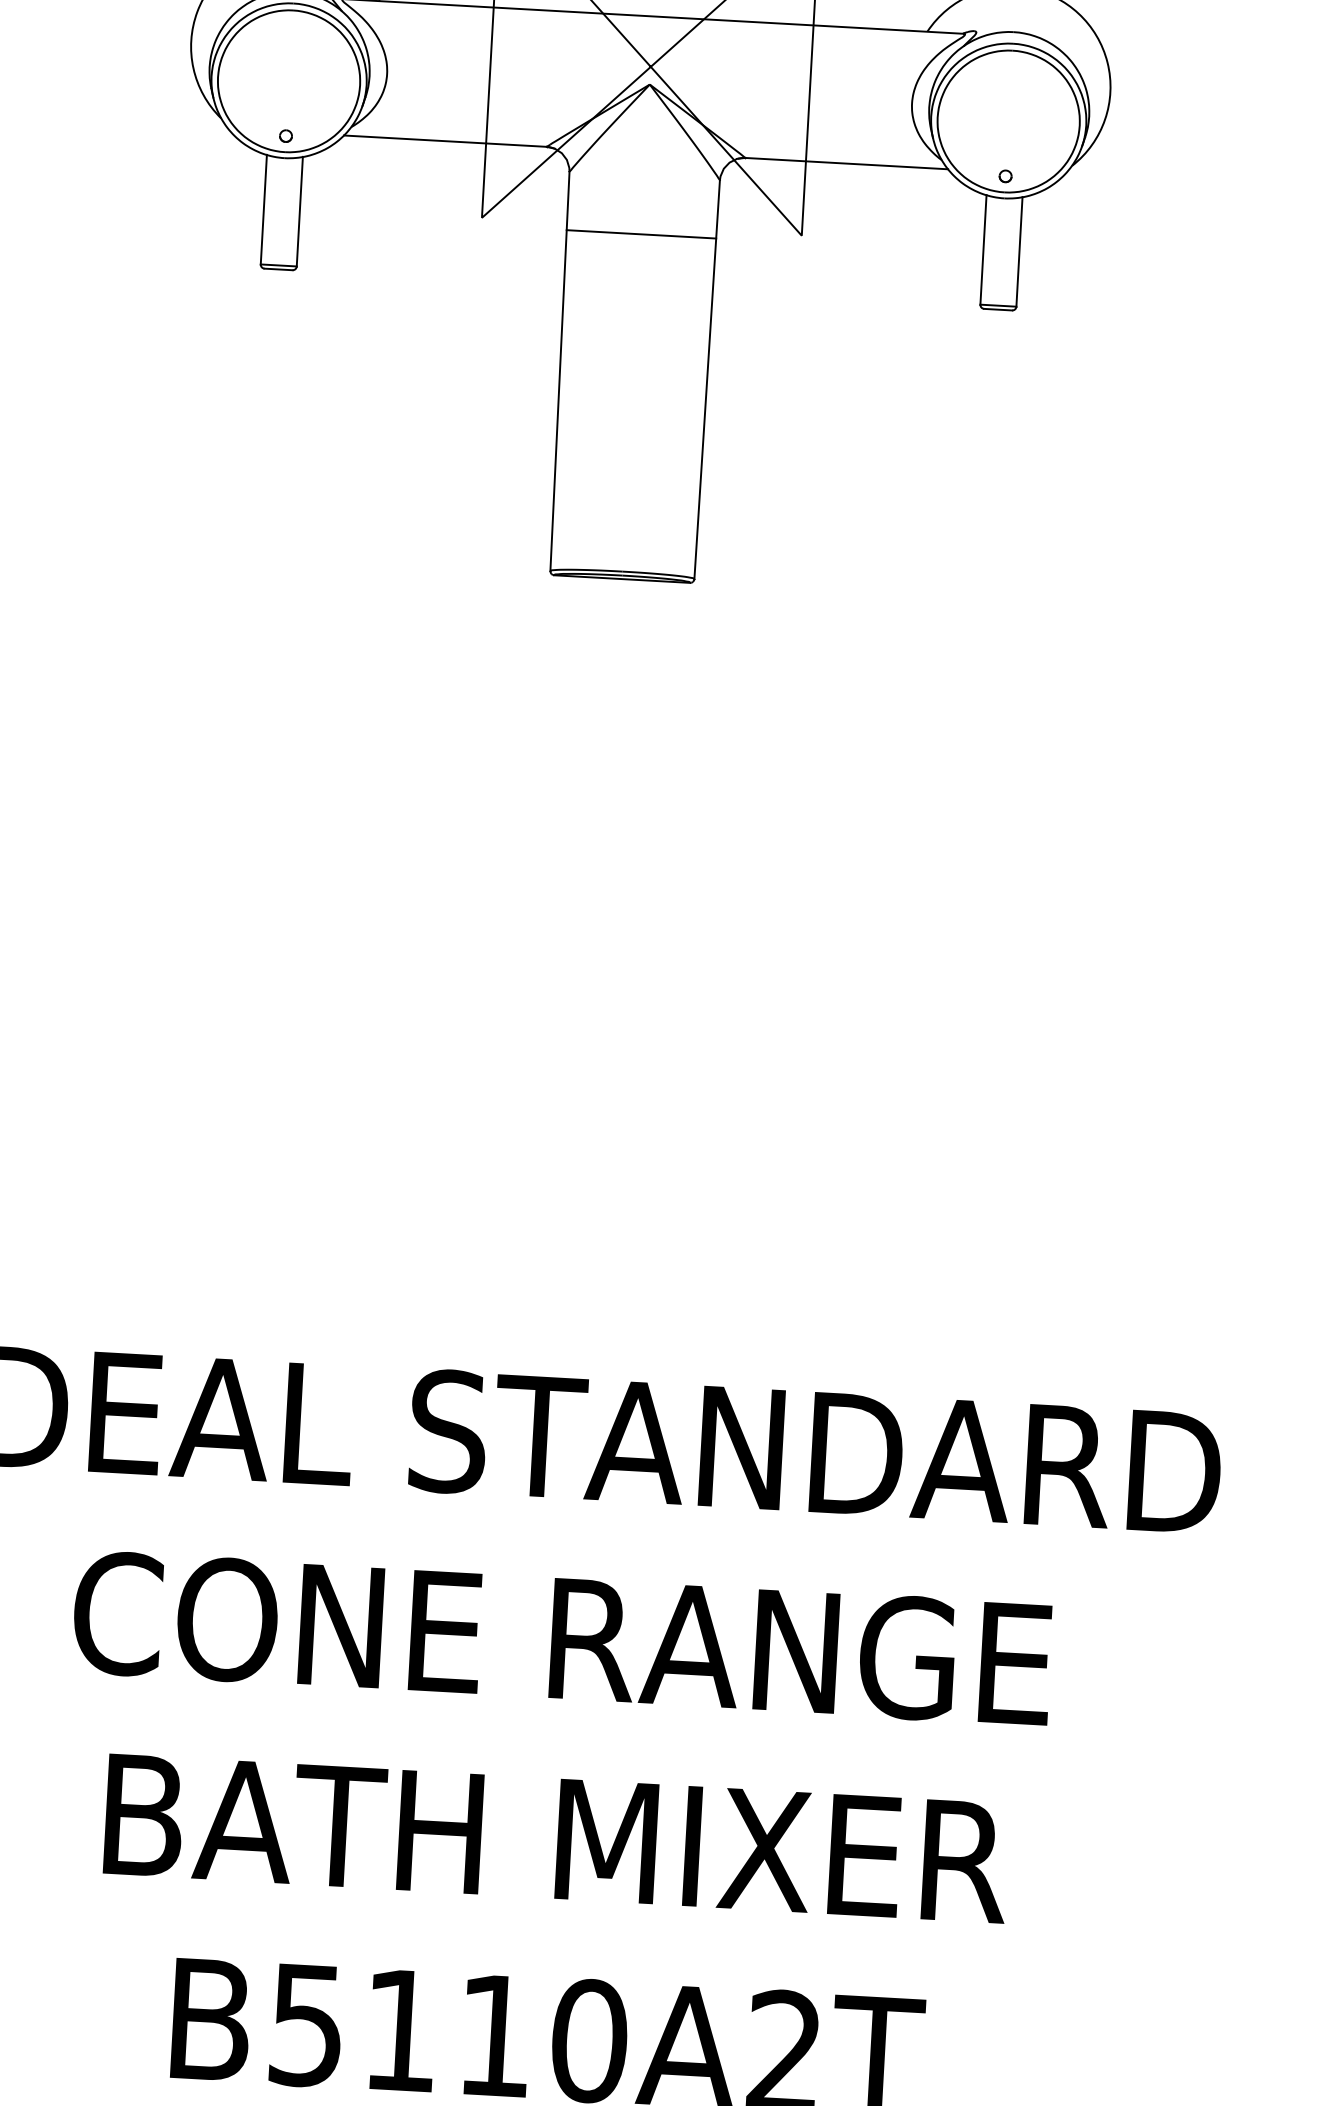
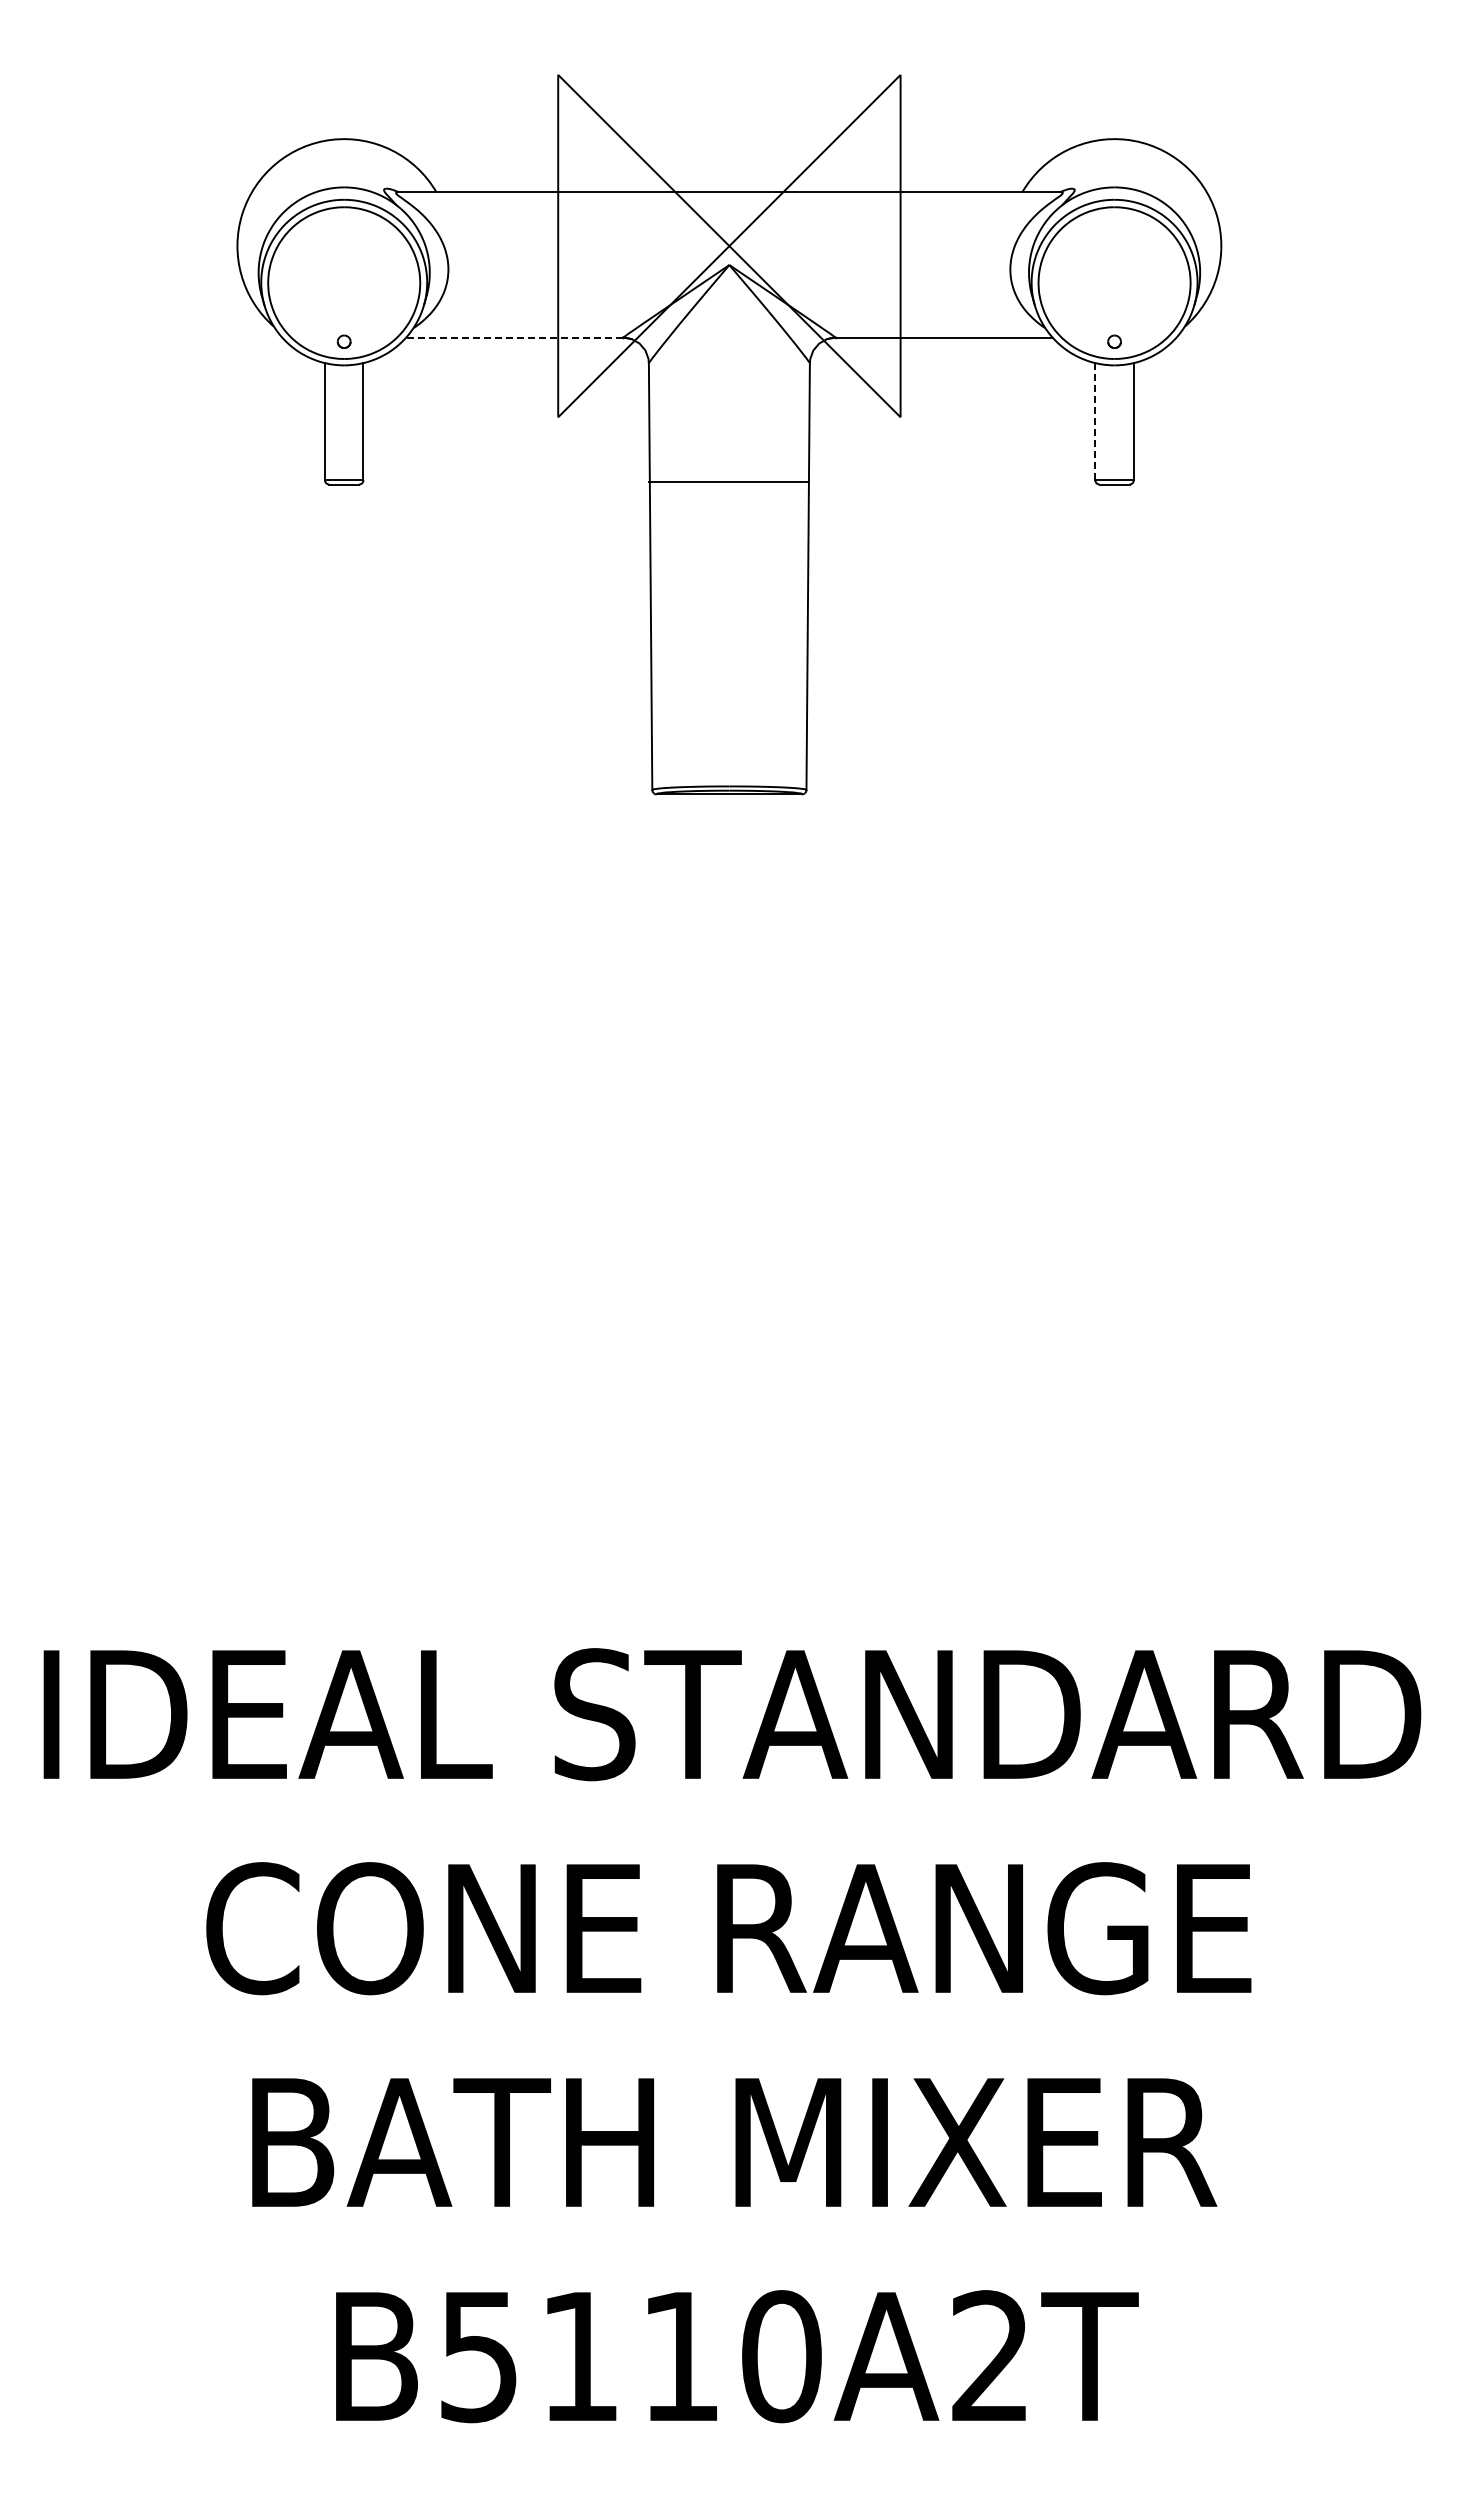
line: (445, 141) -> (514, 337), solid -> dashed
line: (641, 234) -> (729, 482), moved
line: (983, 249) -> (1095, 421), solid -> dashed

